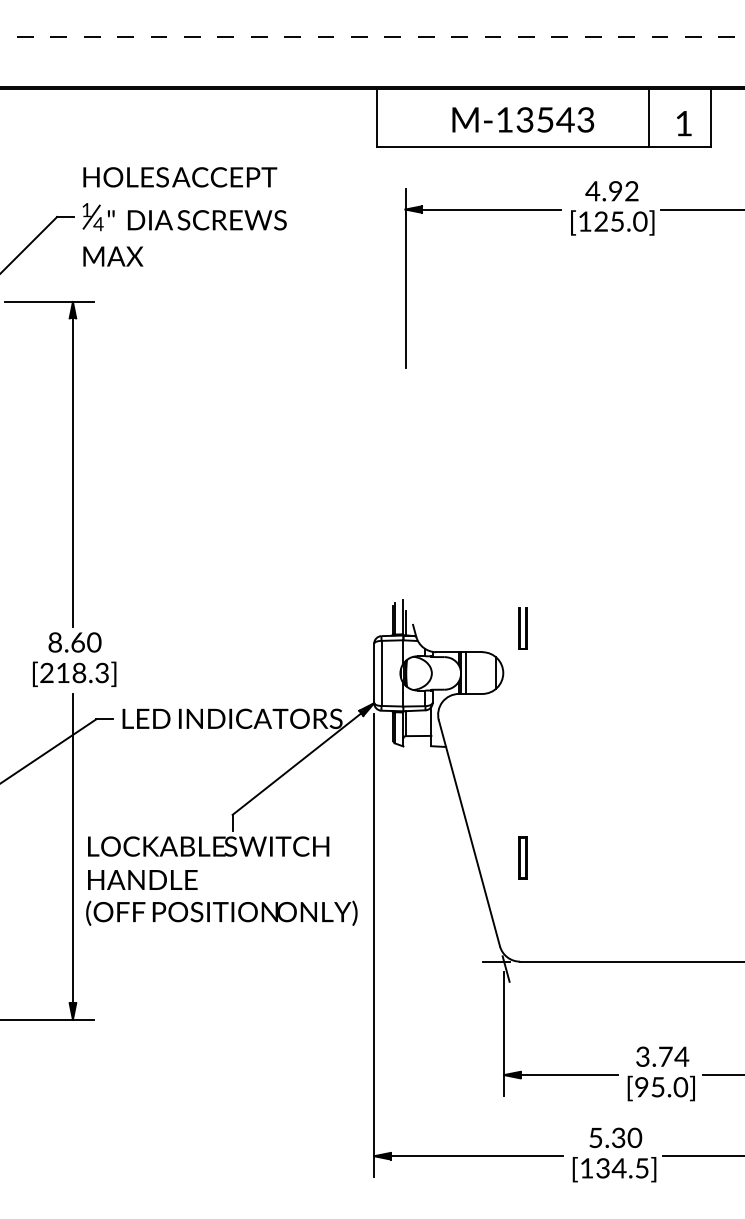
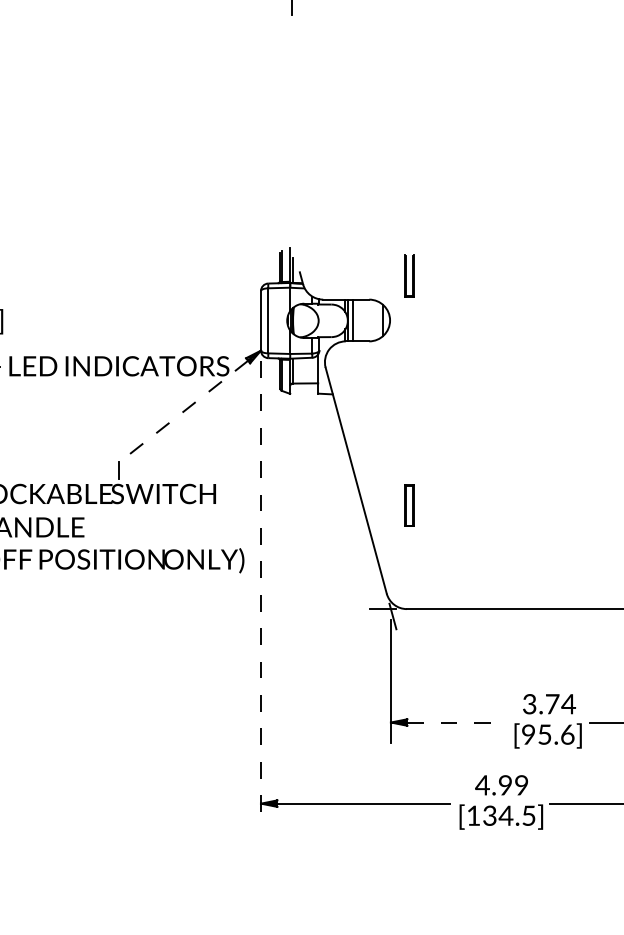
line: (296, 764) -> (183, 411), solid -> dashed
line: (374, 945) -> (261, 592), solid -> dashed
line: (569, 1075) -> (456, 722), solid -> dashed
text: (680, 1086) -> (567, 733), [95.0] -> [95.6]
text: (615, 1137) -> (502, 784), 5.30 -> 4.99

